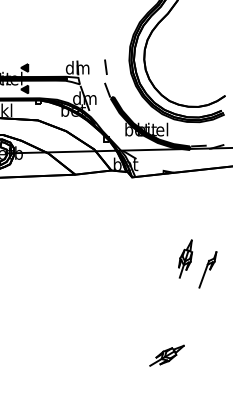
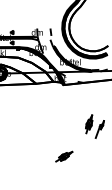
part: (167, 355) -> (64, 156), moved

